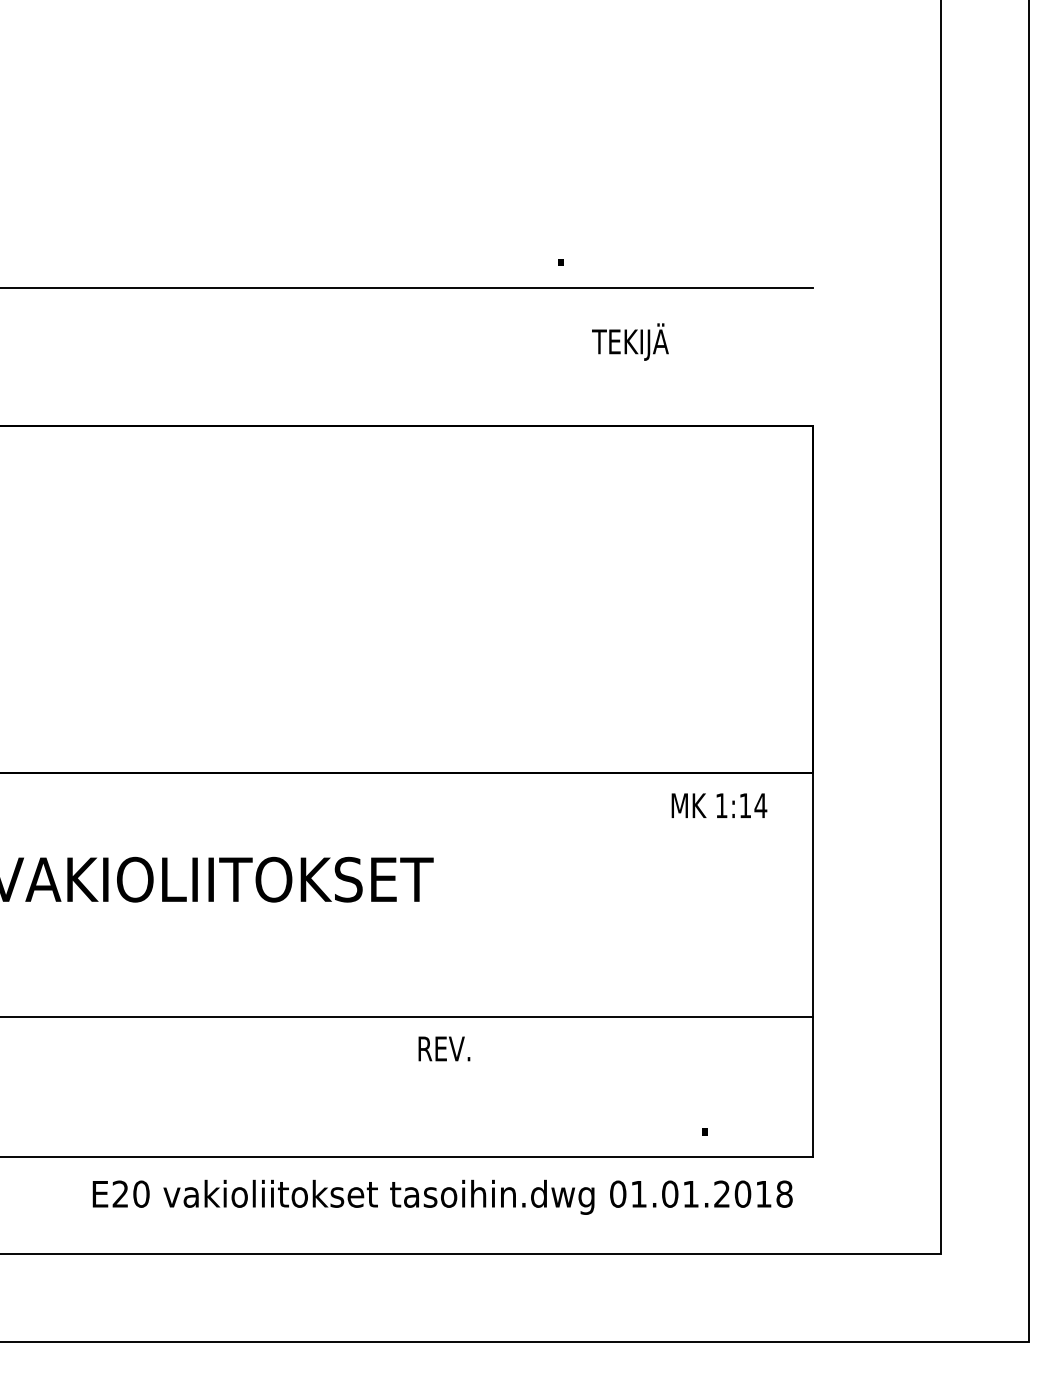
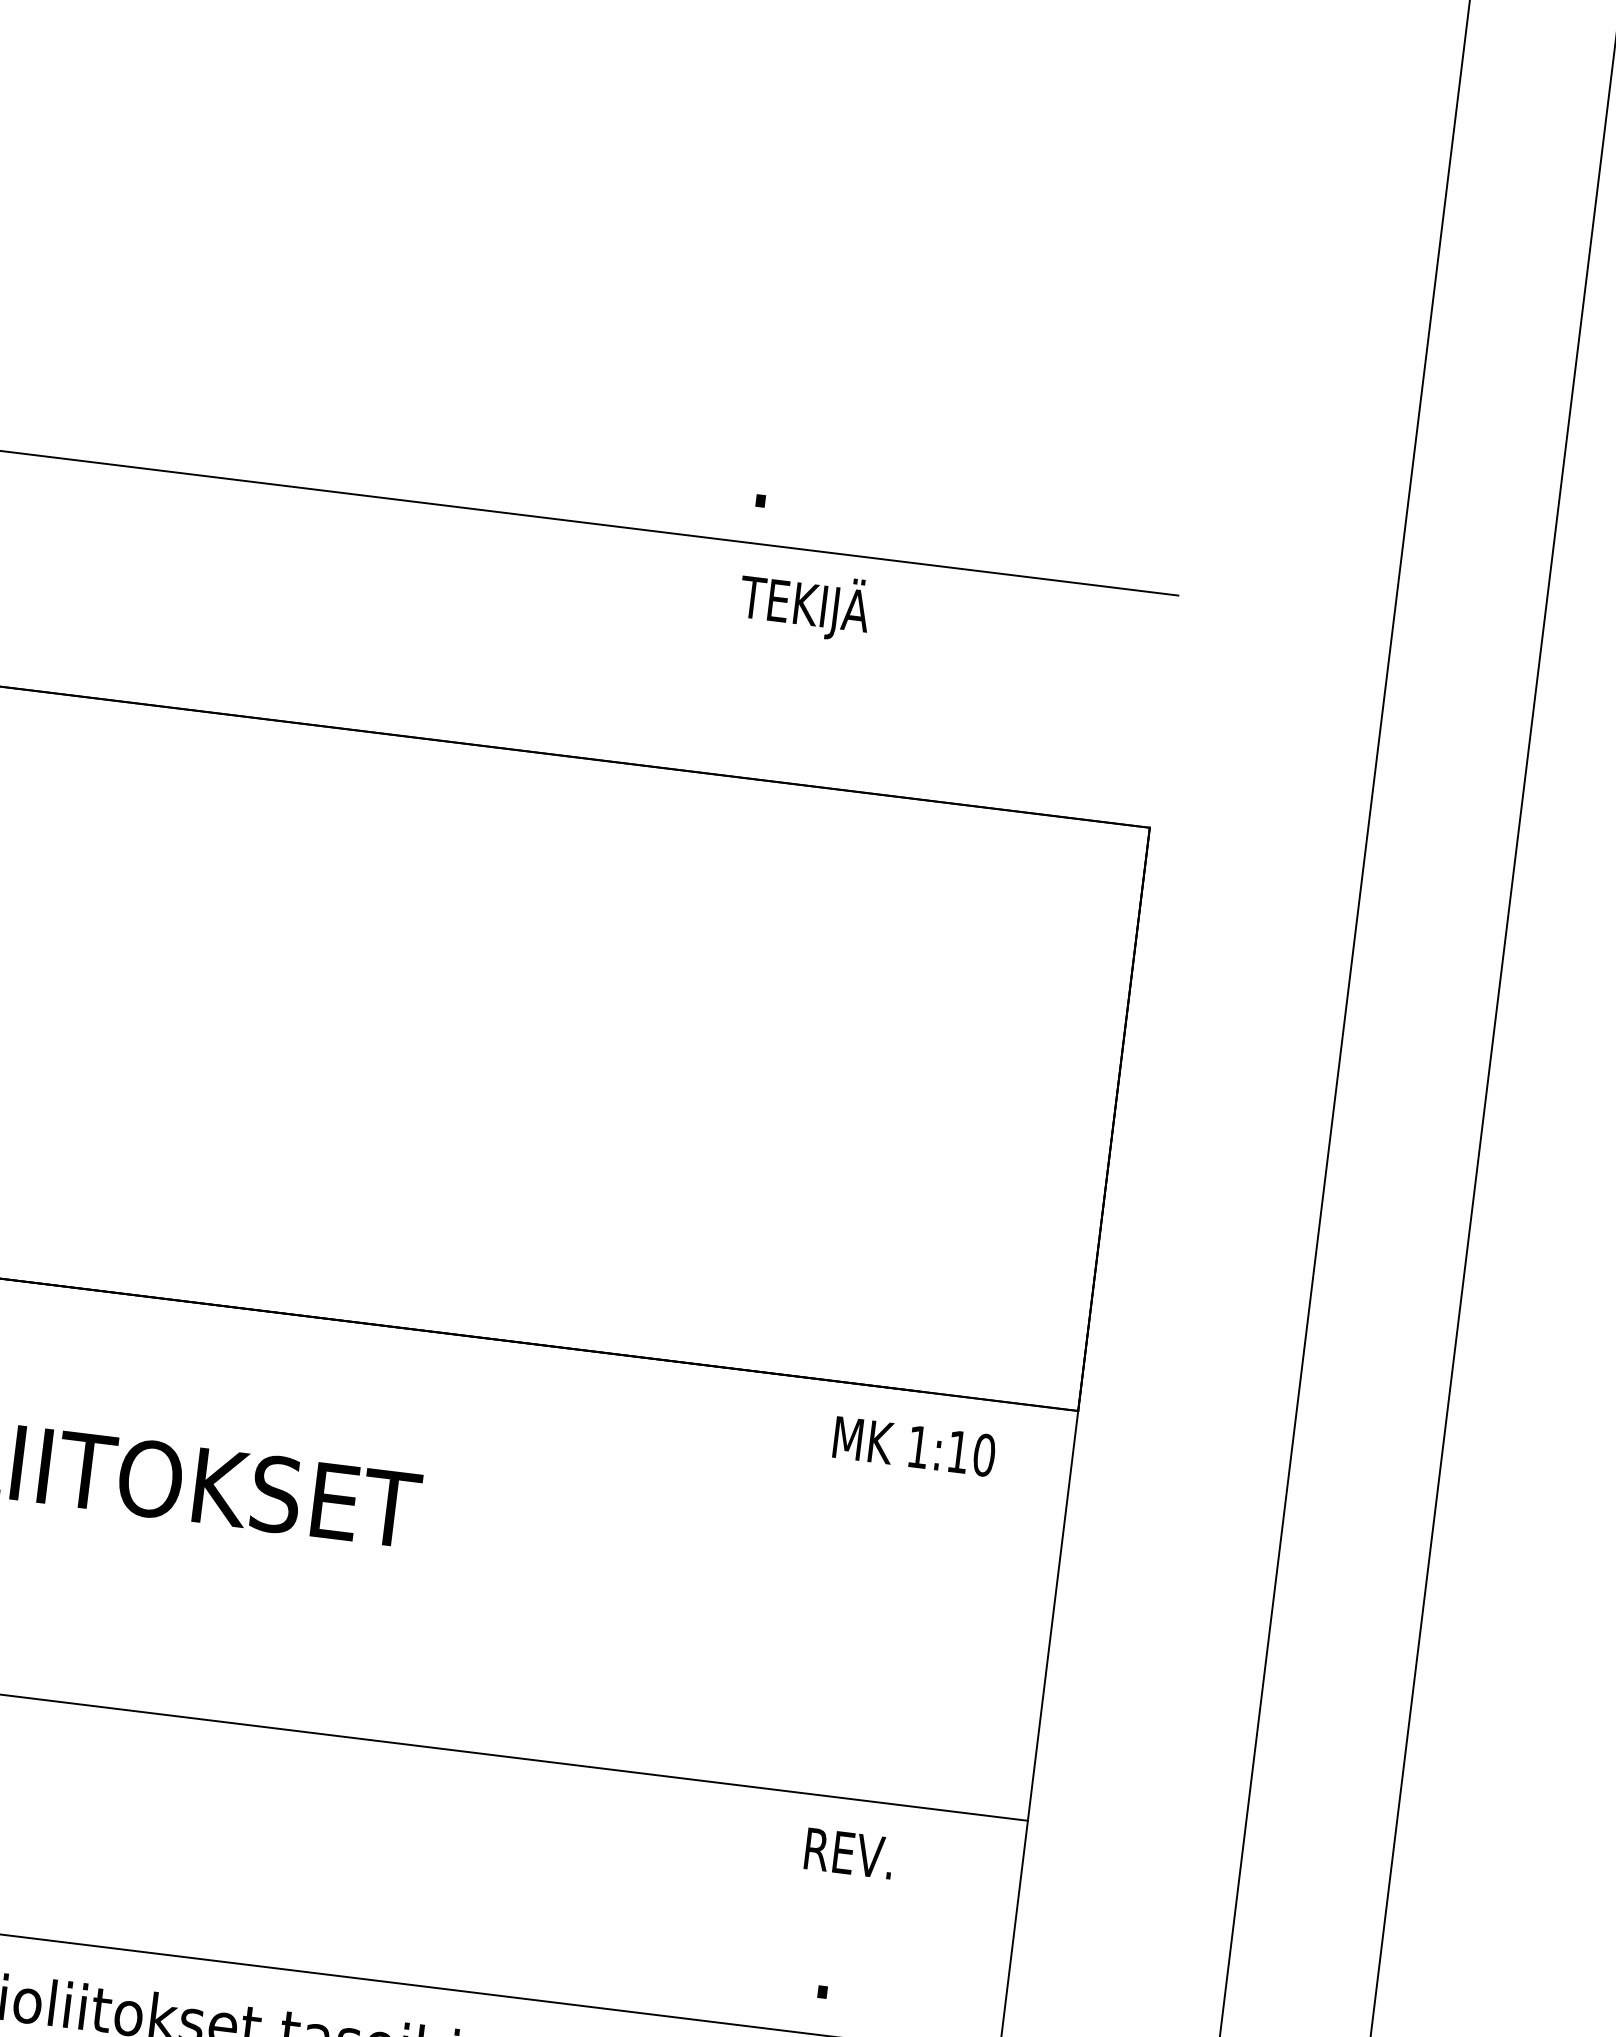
text: (630, 341) -> (805, 603), moved
text: (760, 805) -> (983, 1454), 1:14 -> 1:10
text: (444, 1048) -> (849, 1852), moved

